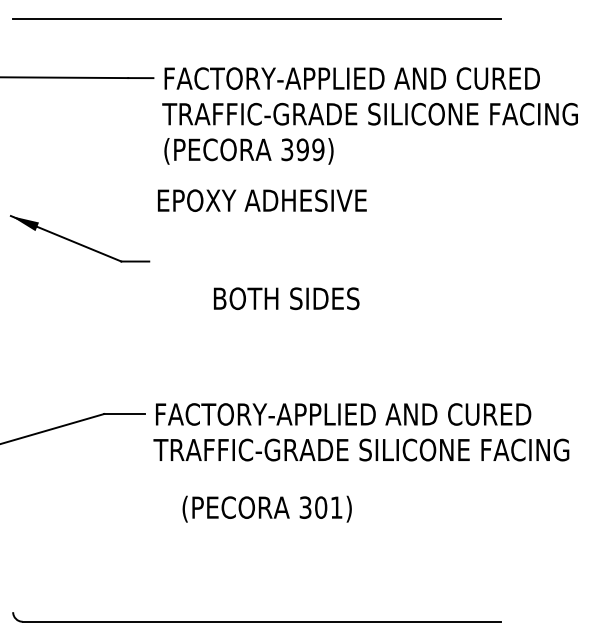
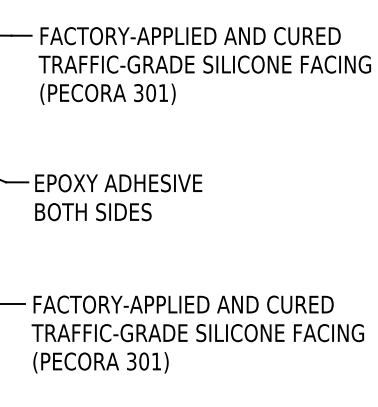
text: (310, 149) -> (157, 92), 399) -> 301)
text: (262, 200) -> (118, 183), moved
text: (286, 298) -> (93, 211), moved
text: (266, 508) -> (100, 362), moved

